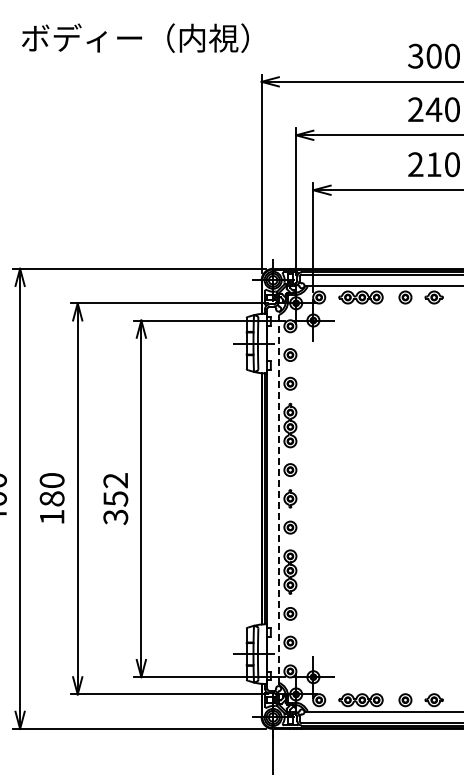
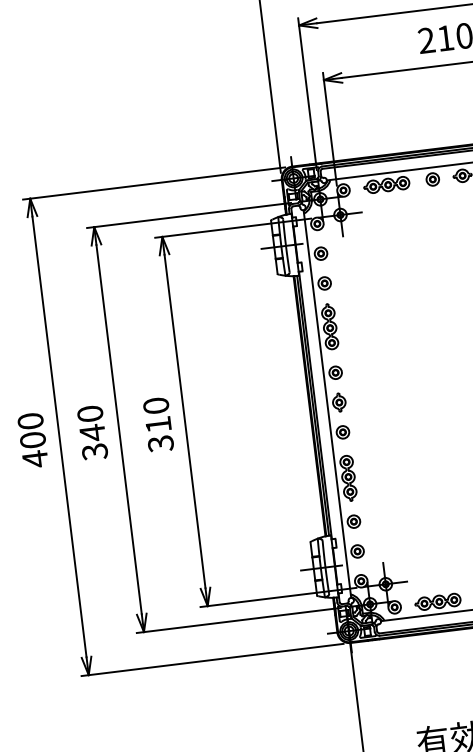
text: (115, 489) -> (157, 415), 352 -> 310
line: (278, 498) -> (326, 403), dashed -> solid
text: (51, 507) -> (93, 441), 180 -> 340

